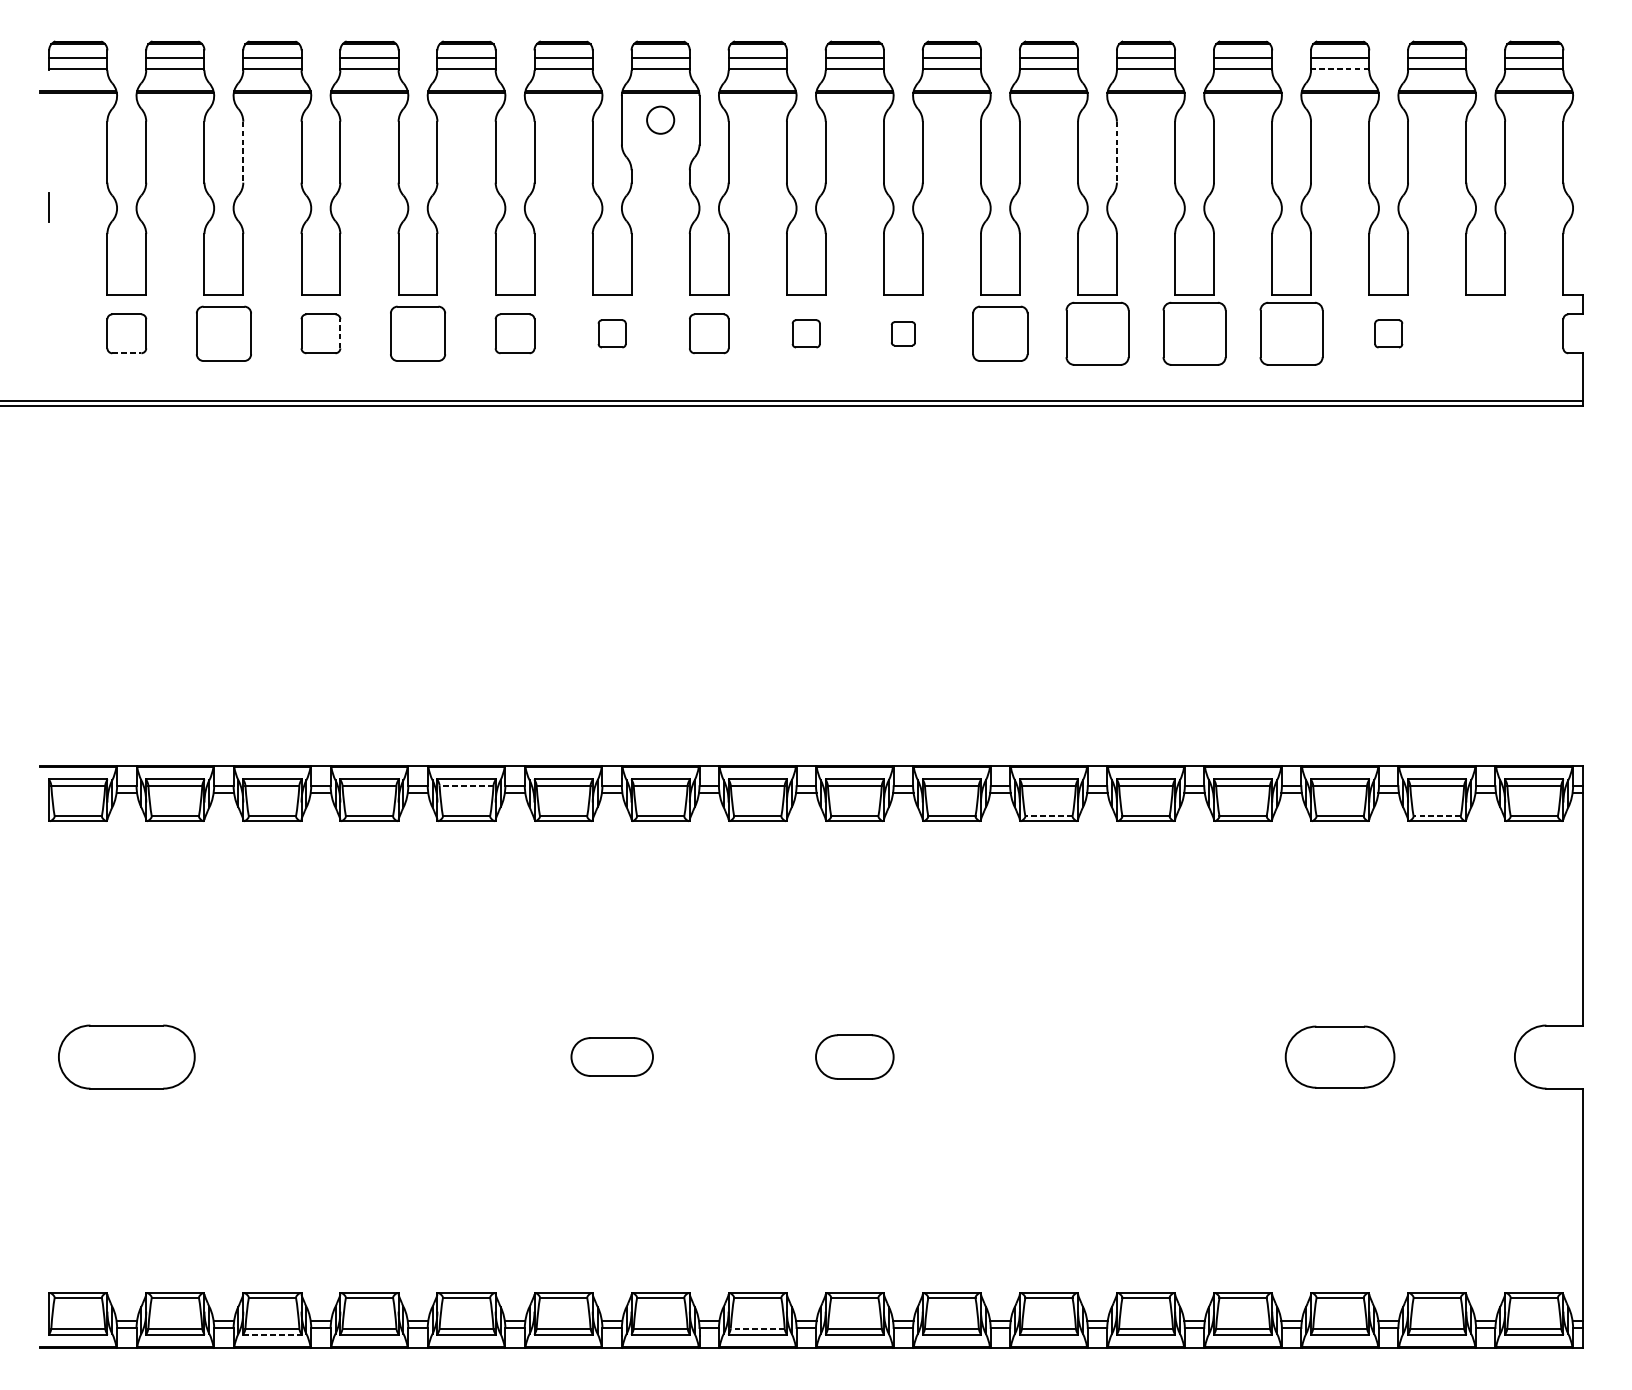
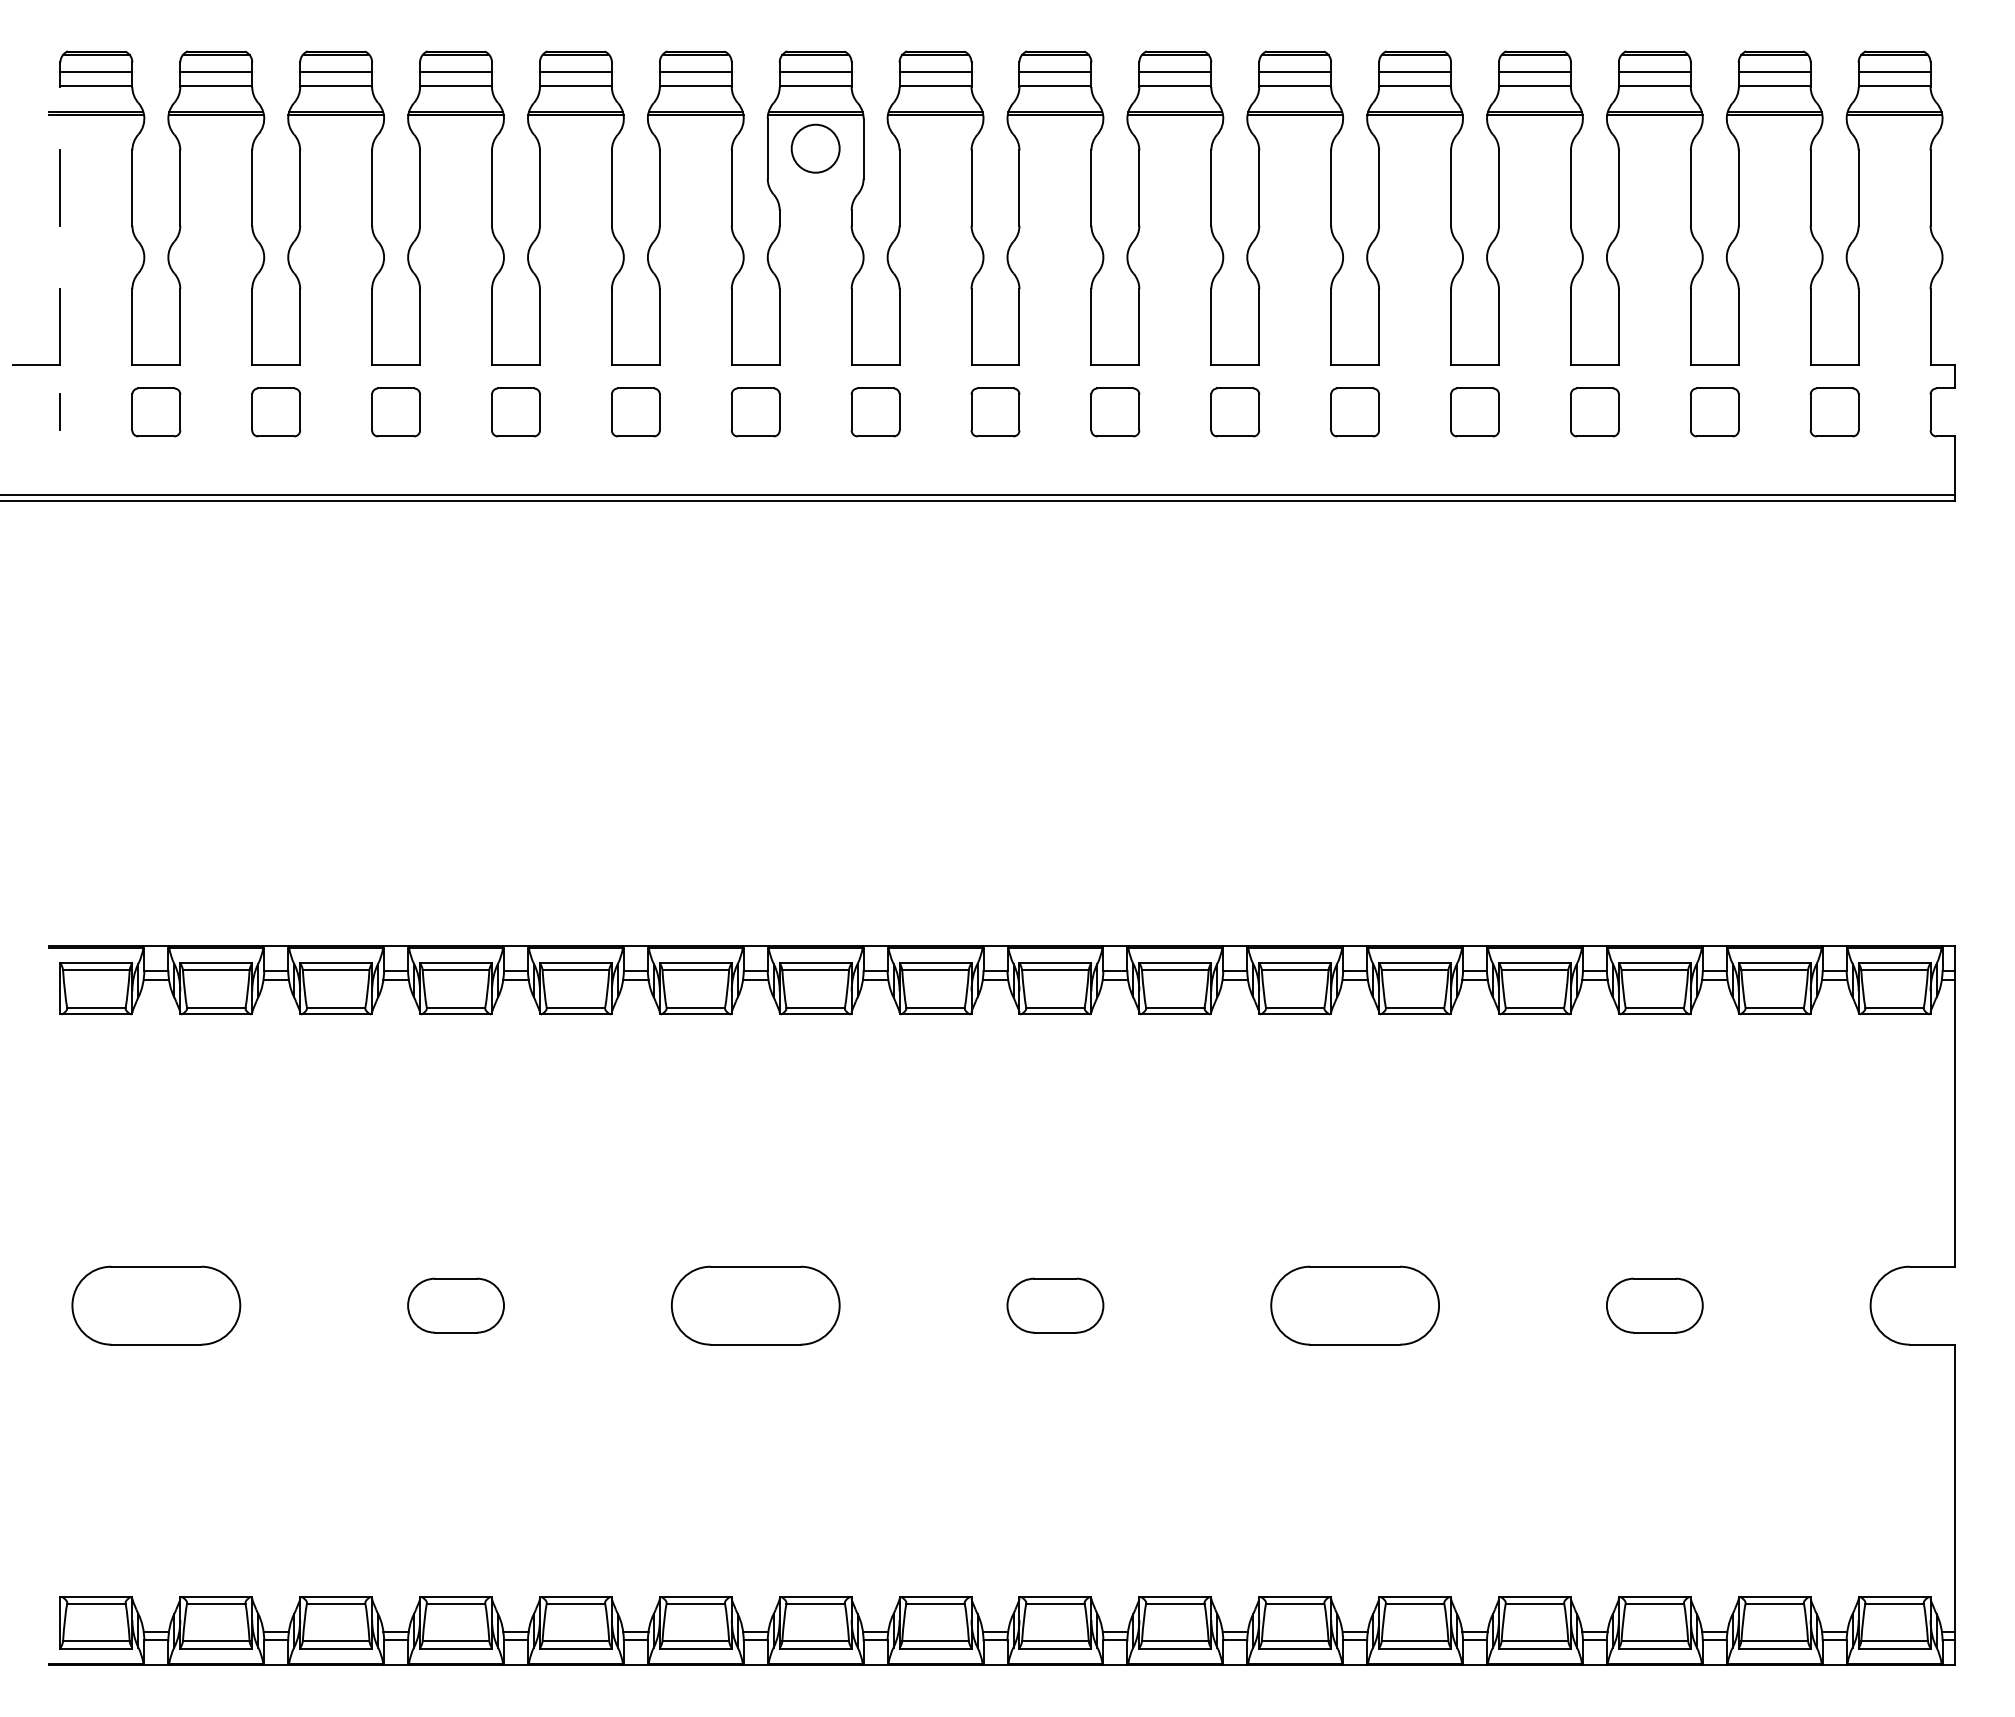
line: (1339, 69) -> (1654, 85), dashed -> solid
circle: (660, 120) -> (815, 148), size x1.43
line: (49, 151) -> (60, 187), added
line: (243, 152) -> (300, 188), dashed -> solid
line: (1117, 152) -> (1379, 188), dashed -> solid
line: (48, 206) -> (59, 411), moved
part: (48, 264) -> (59, 326), added
part: (223, 333) -> (275, 412), size x0.71
line: (340, 333) -> (420, 412), dashed -> solid
part: (417, 333) -> (515, 412), size x0.71
part: (611, 333) -> (755, 412), size x1.43
part: (806, 333) -> (995, 412), size x1.43
part: (903, 333) -> (1115, 412), size x1.67
part: (1000, 333) -> (1235, 412), size x0.71
part: (1096, 333) -> (1354, 412), size x0.62
part: (1194, 333) -> (1474, 412), size x0.62
part: (1291, 333) -> (1594, 412), size x0.62
part: (1388, 333) -> (1714, 412), size x1.43
part: (1485, 333) -> (1834, 412), added
line: (126, 353) -> (156, 436), dashed -> solid
line: (466, 785) -> (575, 970), dashed -> solid
line: (1048, 815) -> (1294, 1007), dashed -> solid
line: (1437, 815) -> (1774, 1007), dashed -> solid
part: (369, 1056) -> (455, 1305), added
part: (611, 1056) -> (755, 1305), size x1.67
part: (1096, 1056) -> (1354, 1305), added
part: (1339, 1056) -> (1654, 1305), size x0.71
line: (757, 1328) -> (935, 1640), dashed -> solid
line: (272, 1334) -> (336, 1648), dashed -> solid

